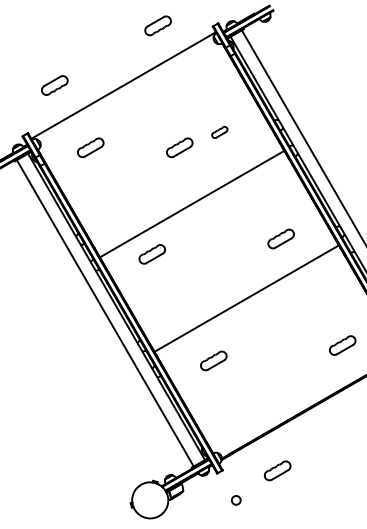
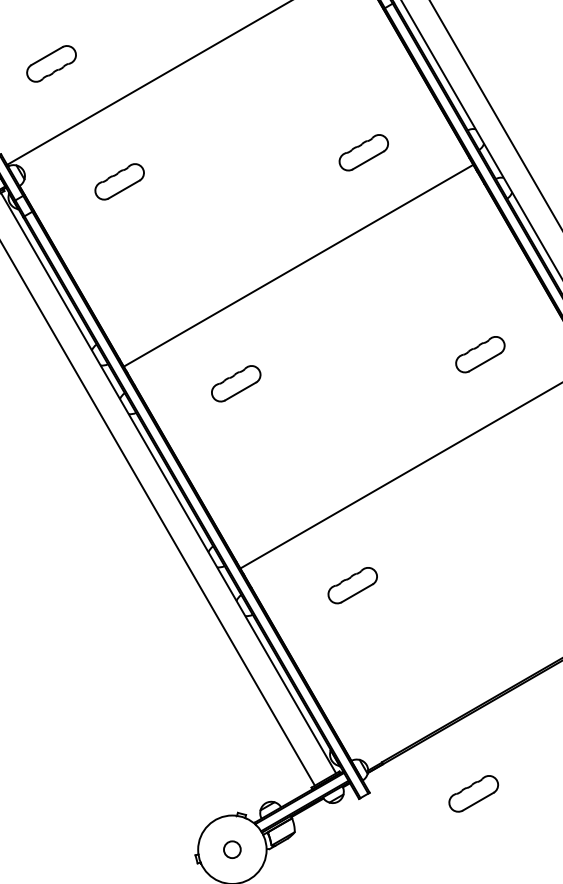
part: (219, 132) -> (363, 152), size x1.67
part: (179, 147) -> (287, 181), removed
line: (191, 203) -> (297, 264), moved
circle: (236, 500) -> (232, 849), moved

